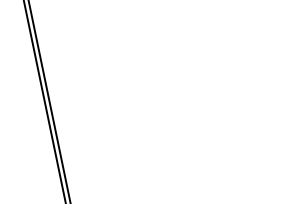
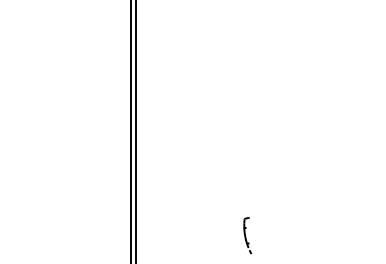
part: (167, 161) -> (247, 235), added

